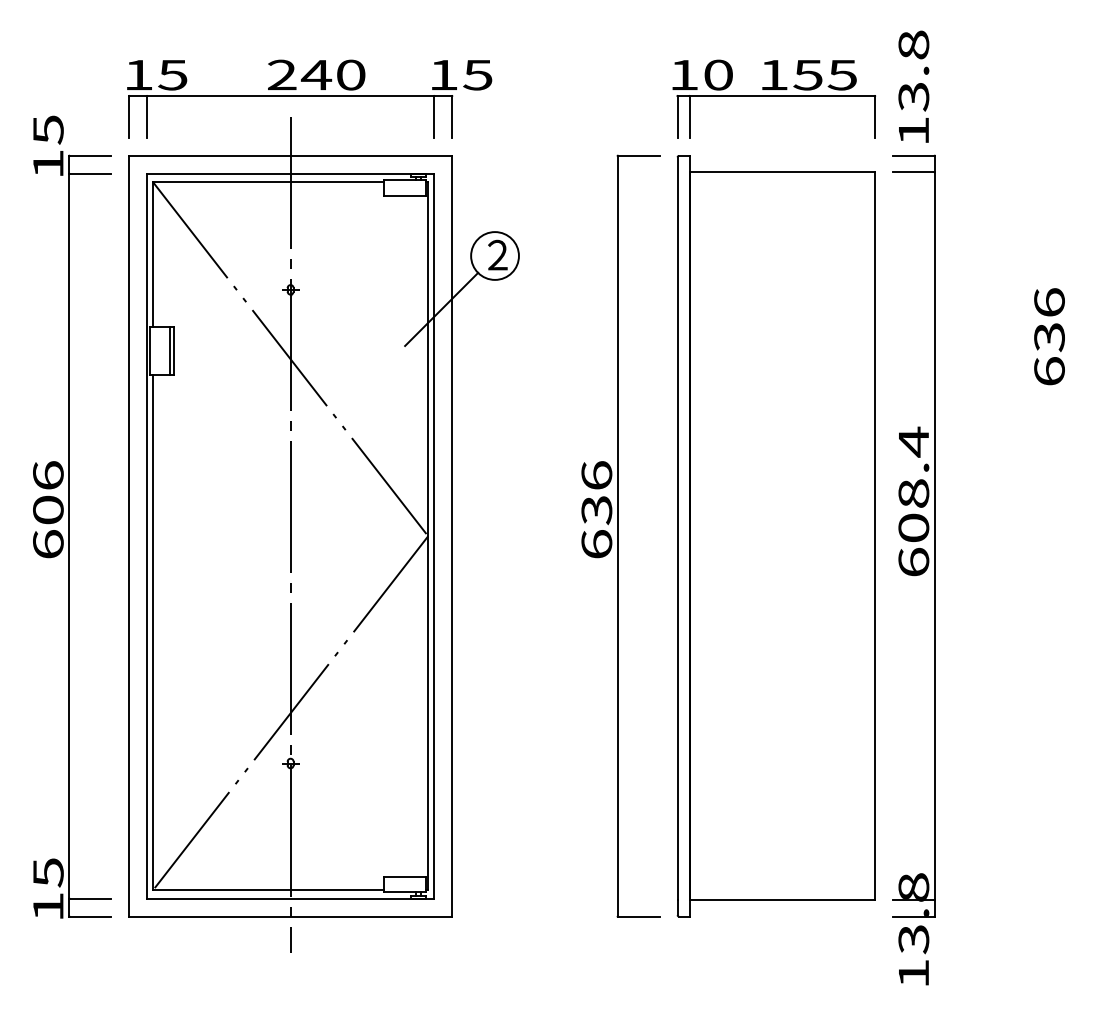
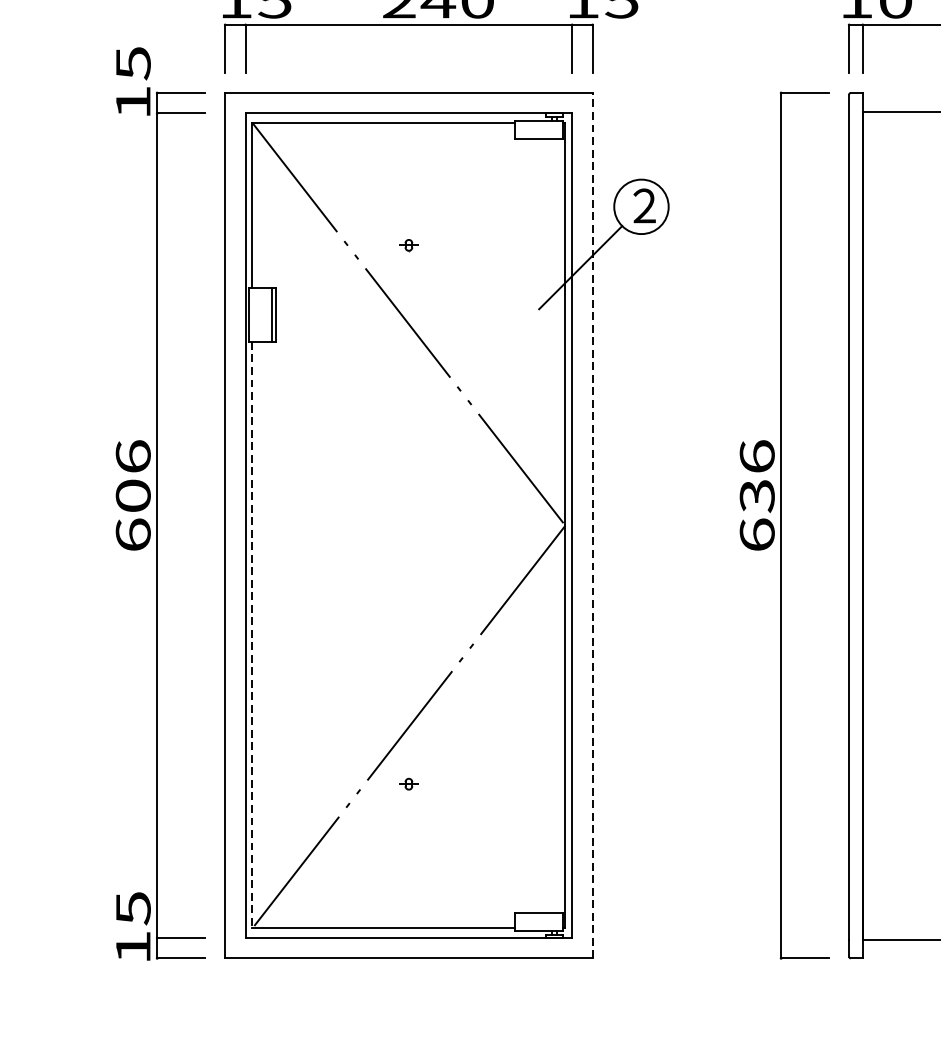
line: (290, 534) -> (408, 523), removed
line: (452, 535) -> (593, 524), solid -> dashed
line: (153, 632) -> (252, 635), solid -> dashed

